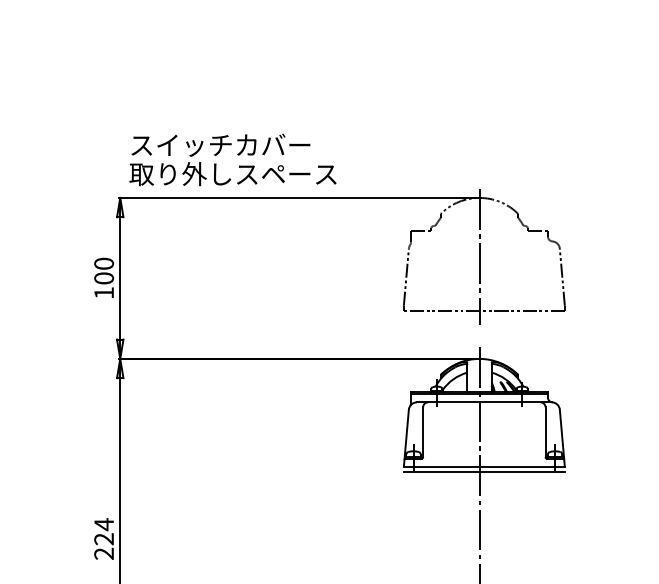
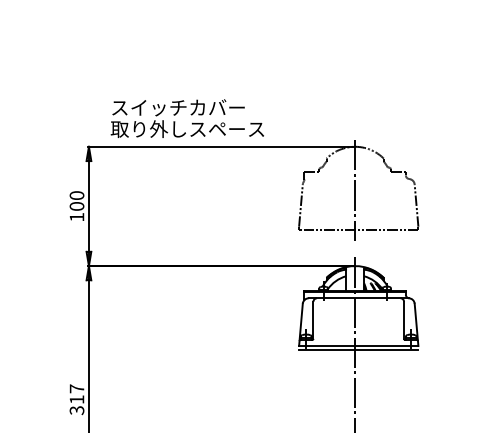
text: (231, 159) -> (186, 118), moved
text: (103, 538) -> (76, 399), 224 -> 317

